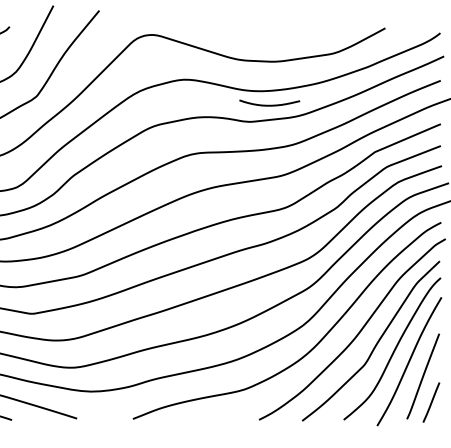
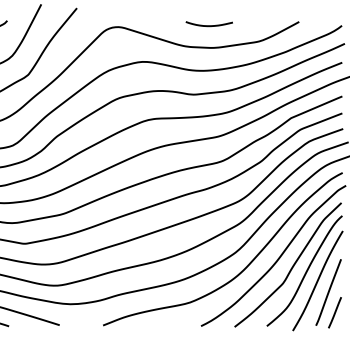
curve: (269, 104) -> (209, 25), moved

